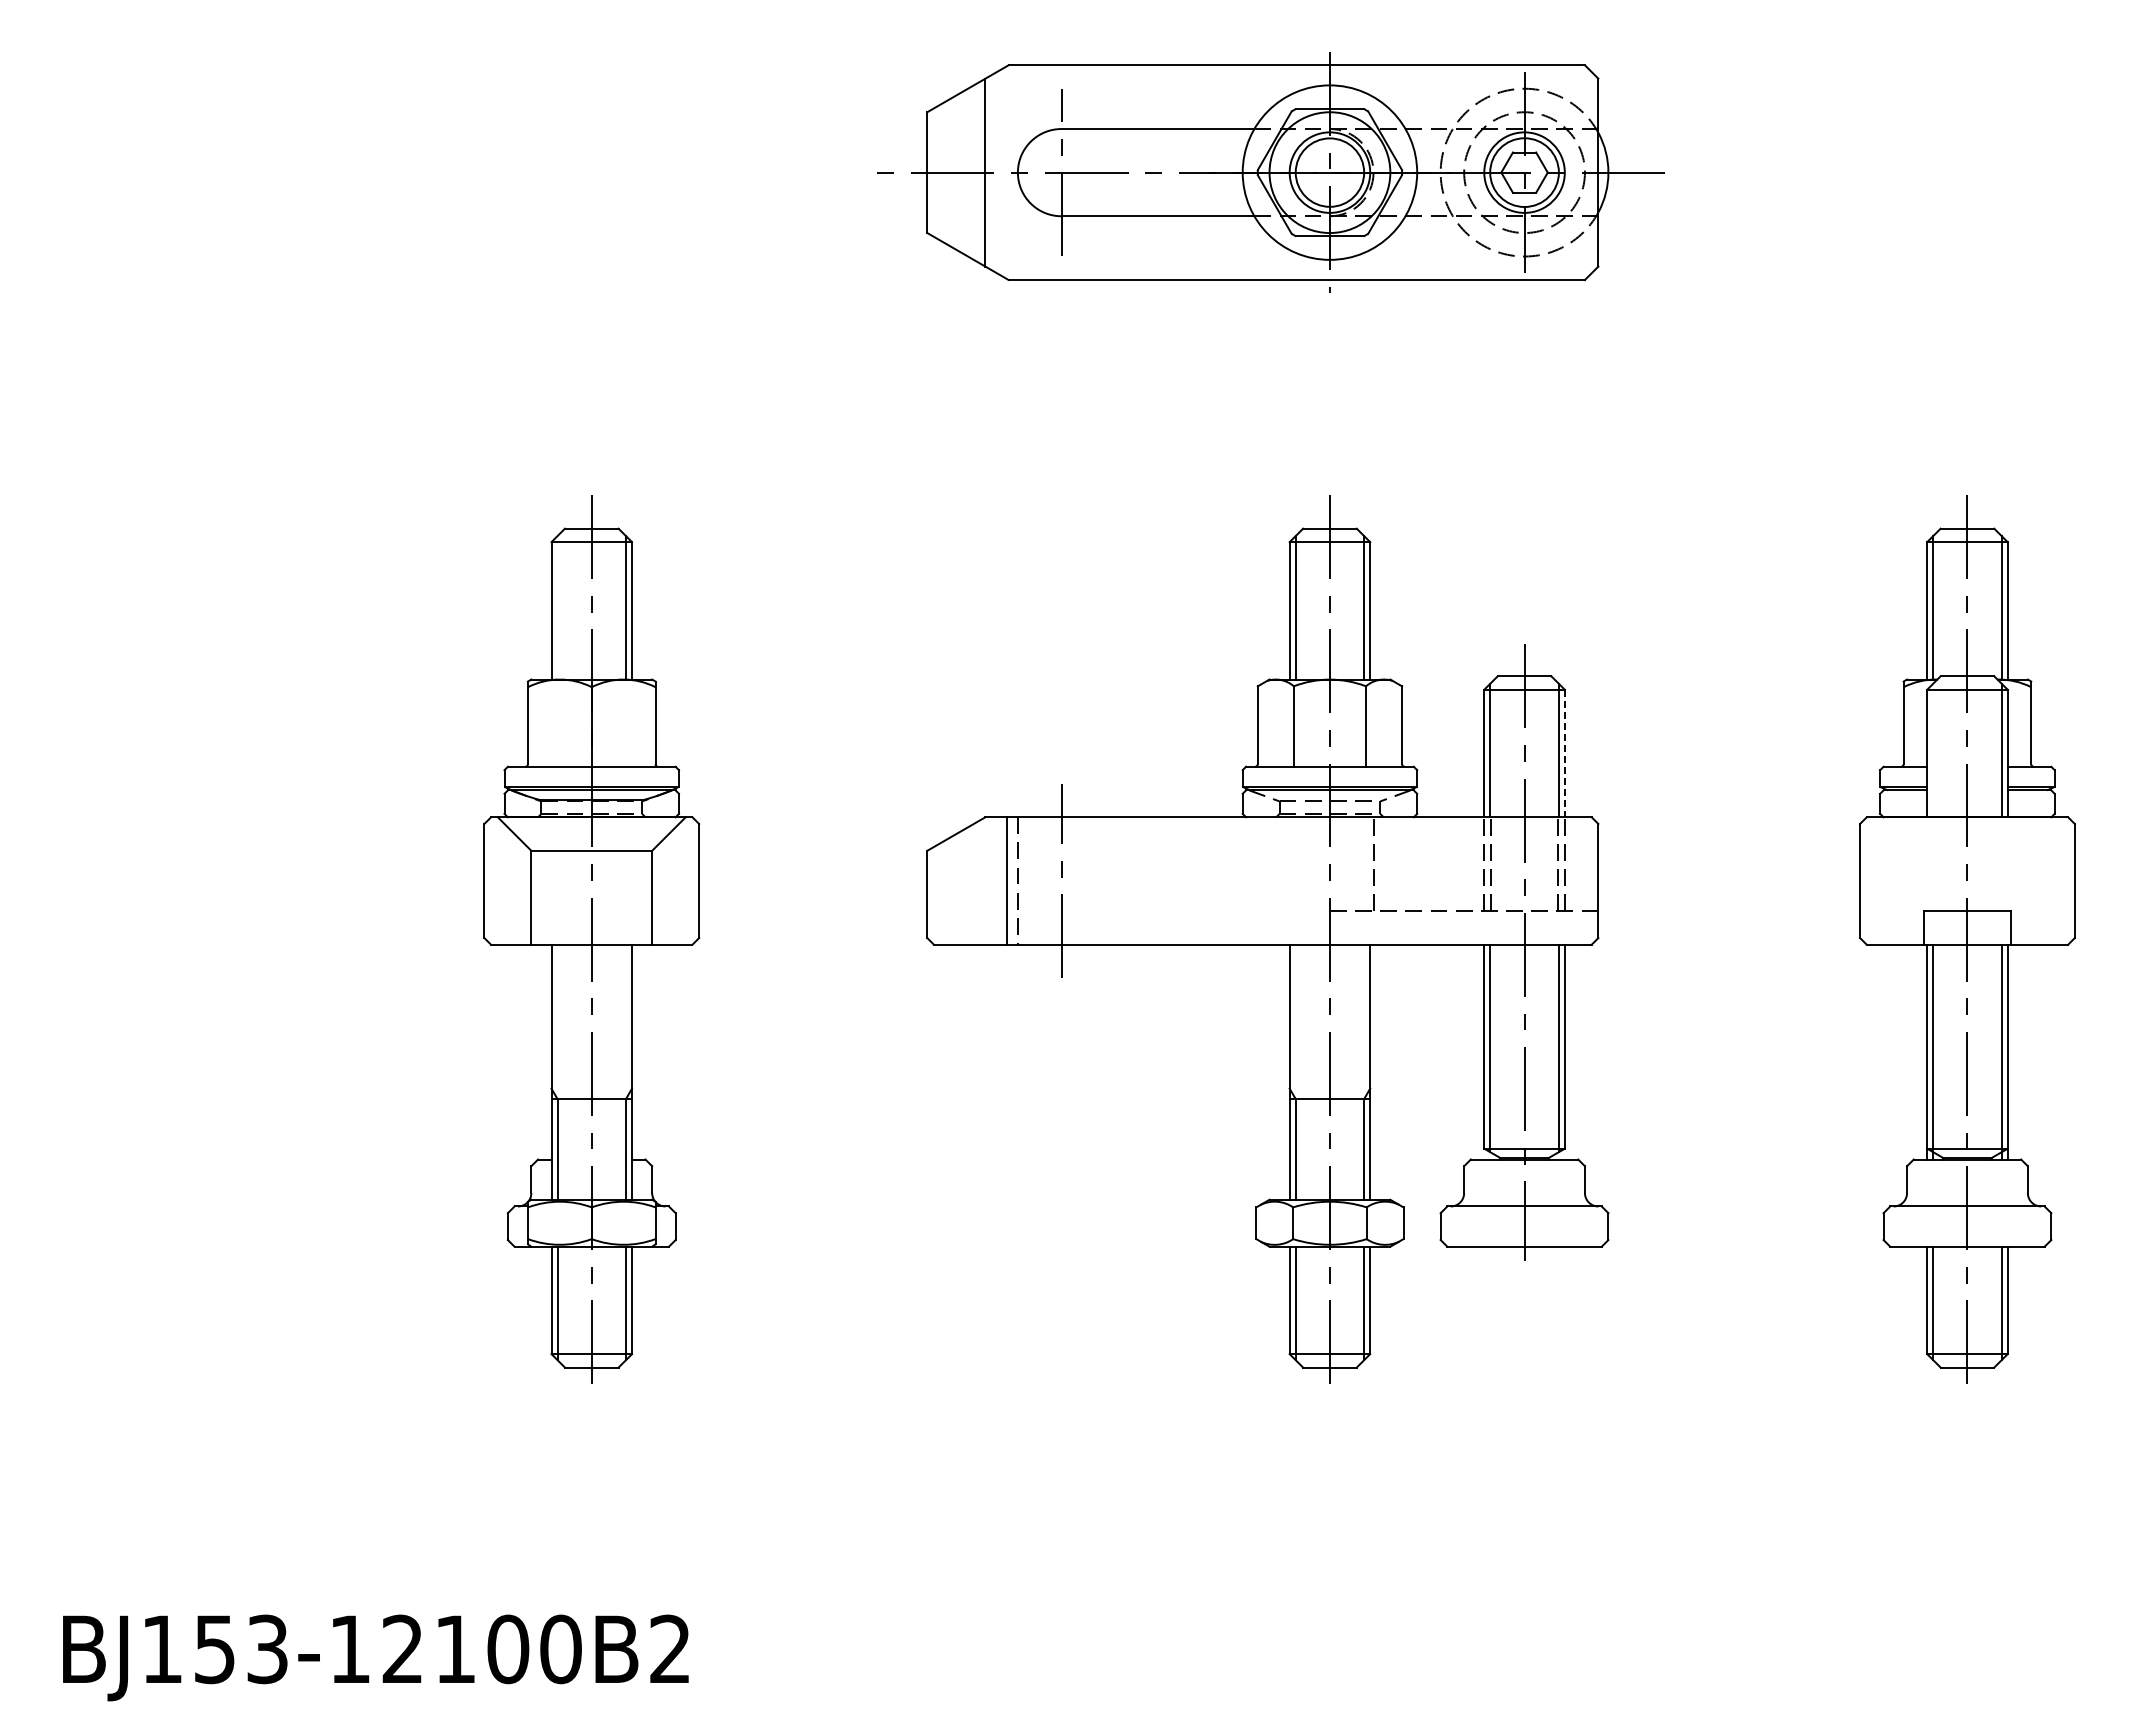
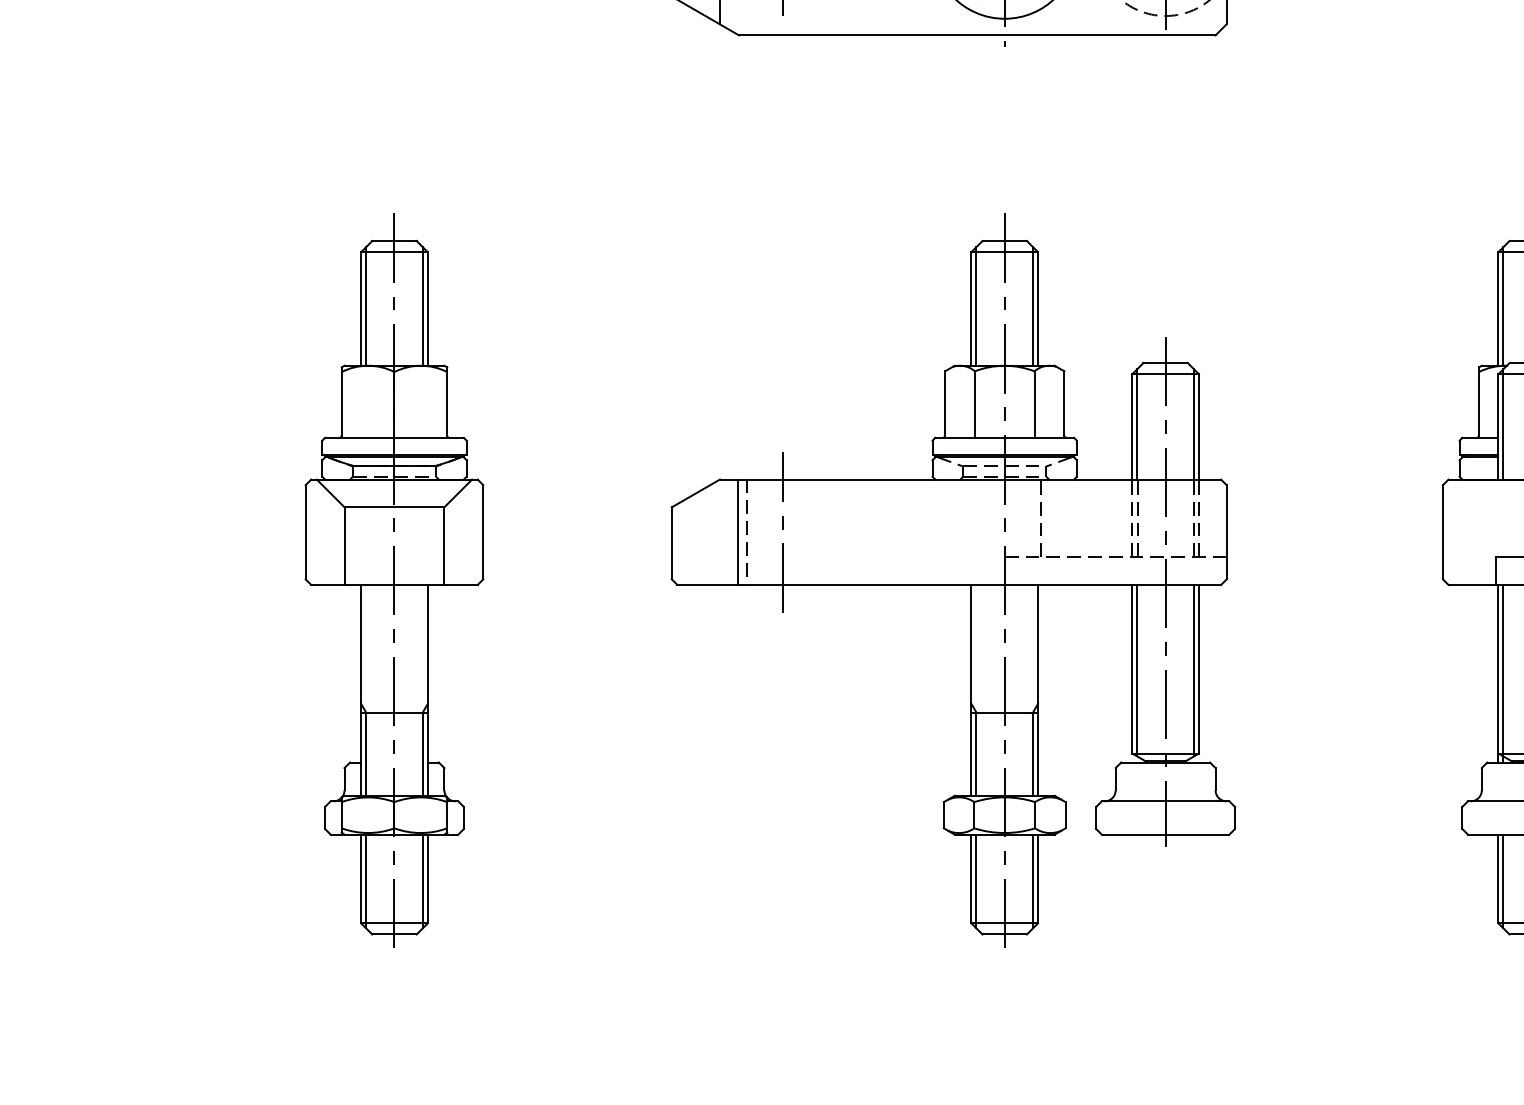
line: (557, 607) -> (366, 306), added
line: (1933, 750) -> (1503, 424), added
line: (1564, 753) -> (1198, 426), dashed -> solid

